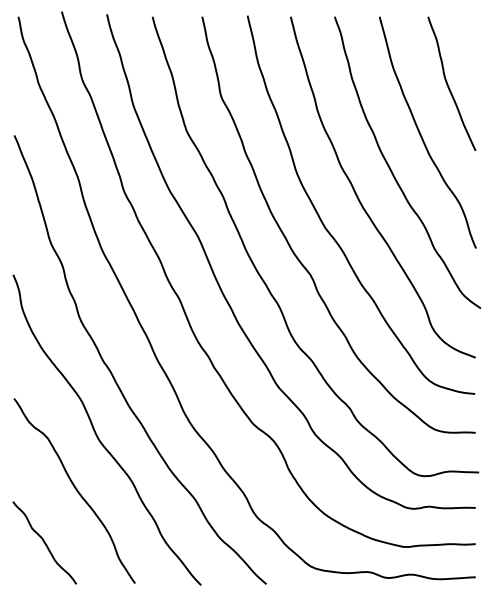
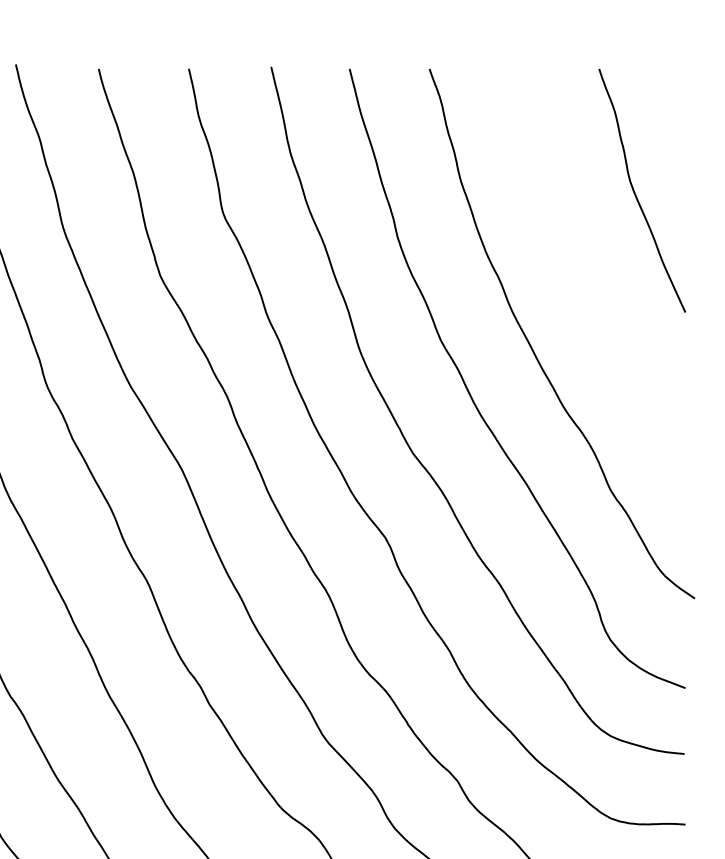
curve: (421, 134) -> (587, 282), removed

